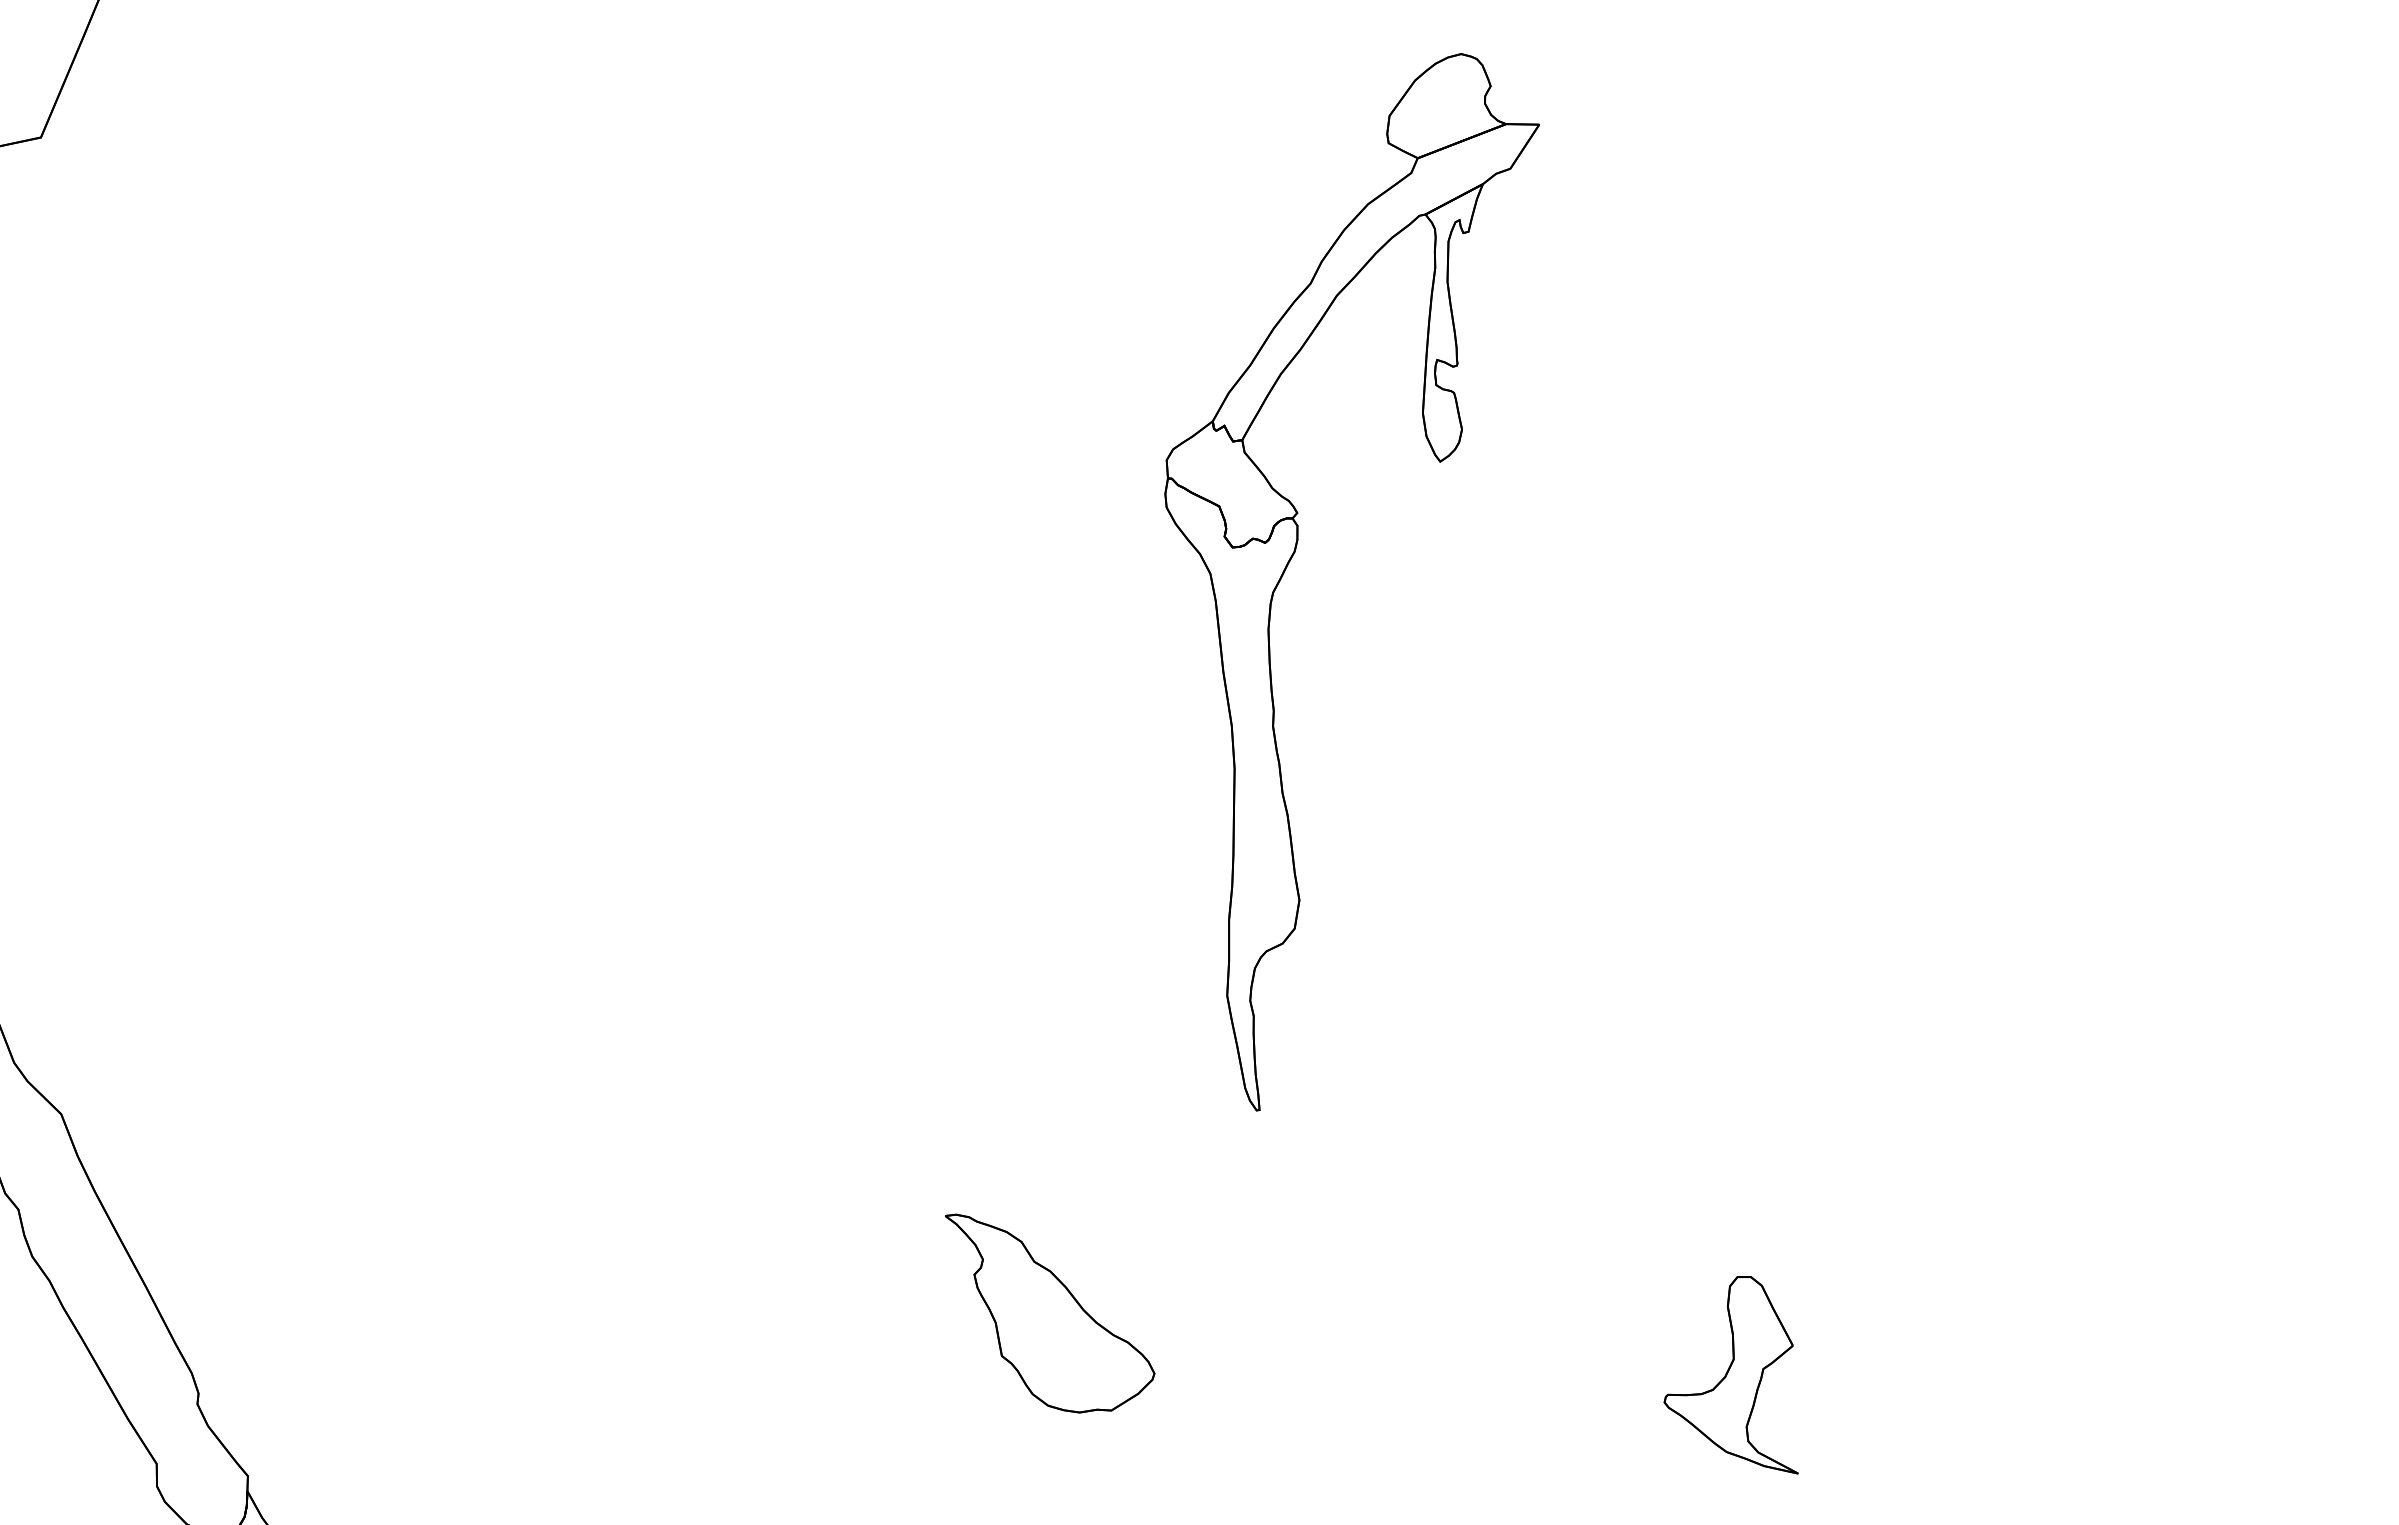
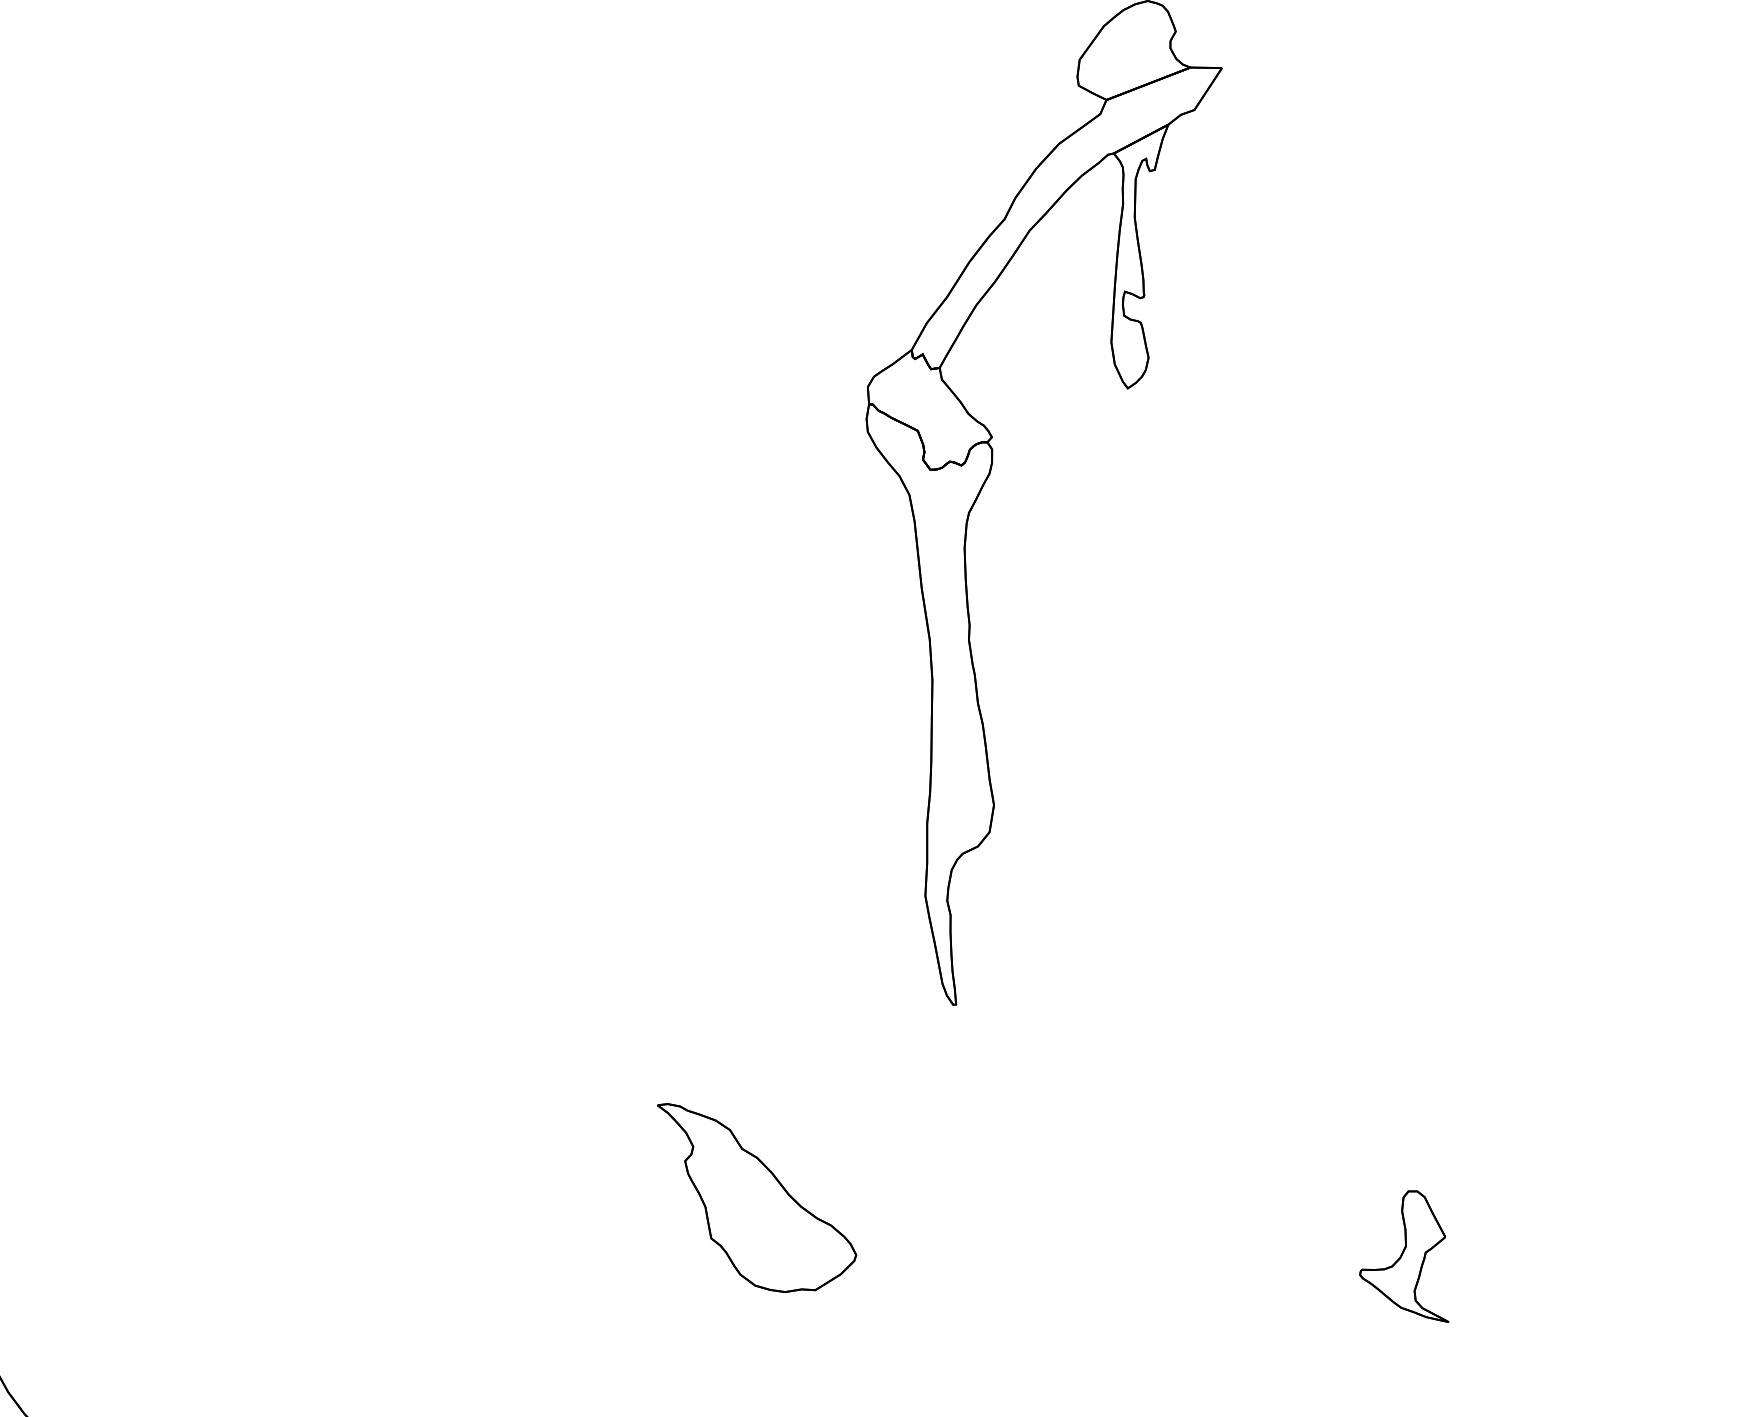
part: (1730, 1375) -> (1403, 1256), size x0.7

